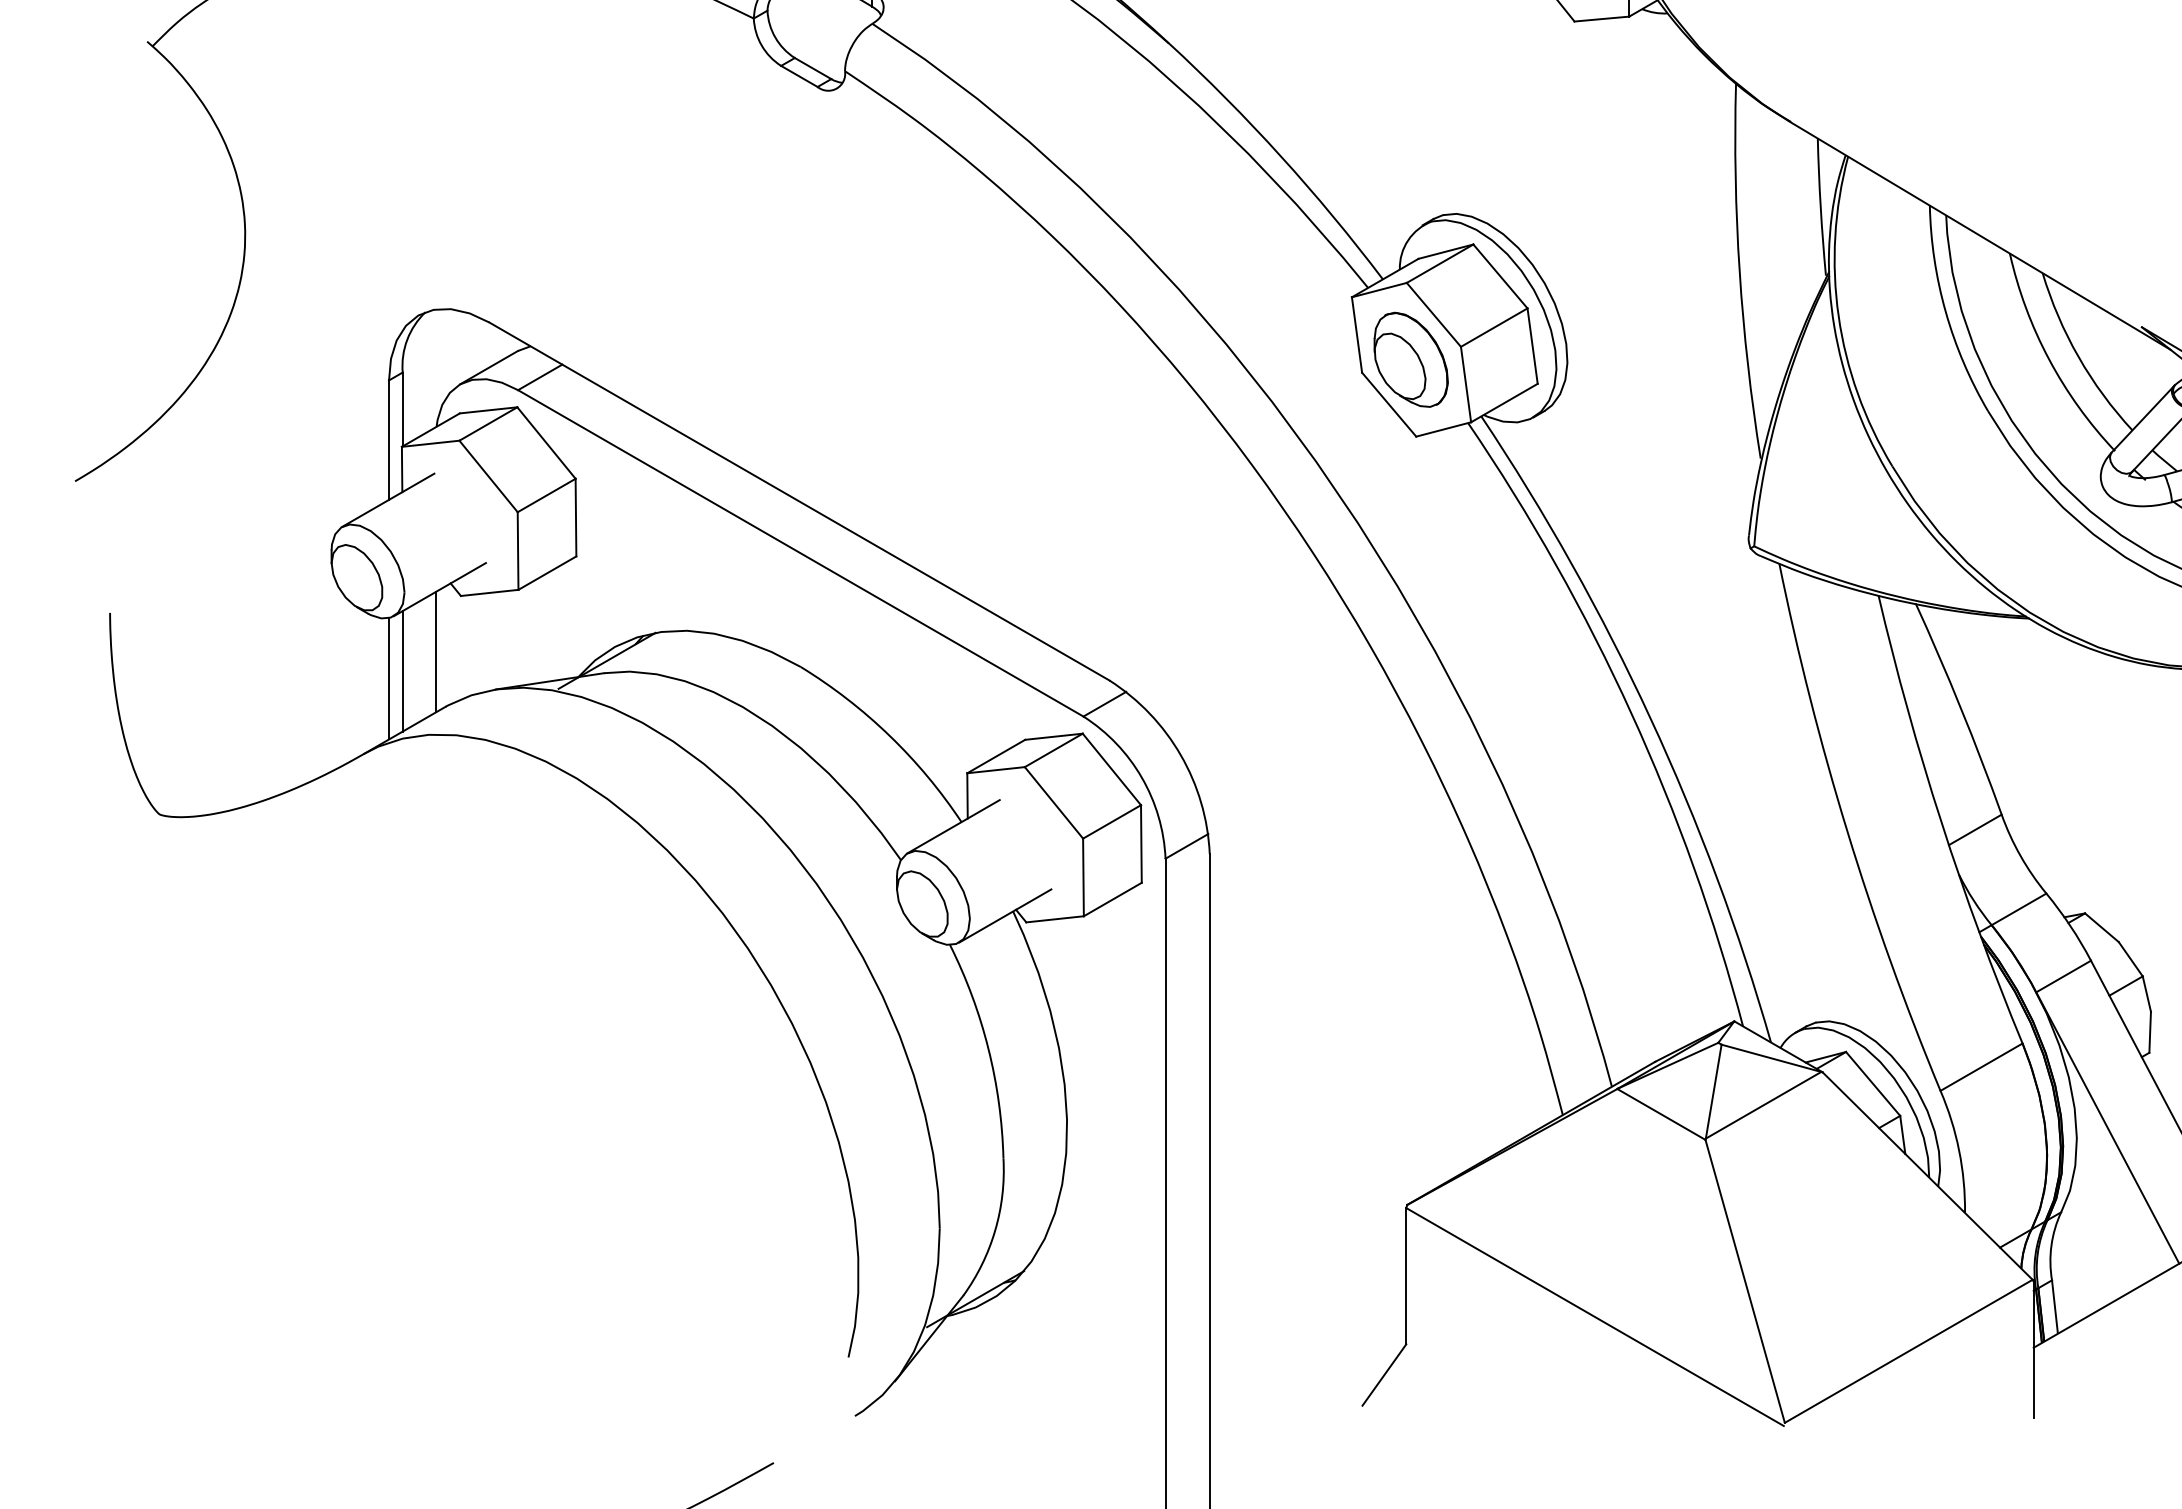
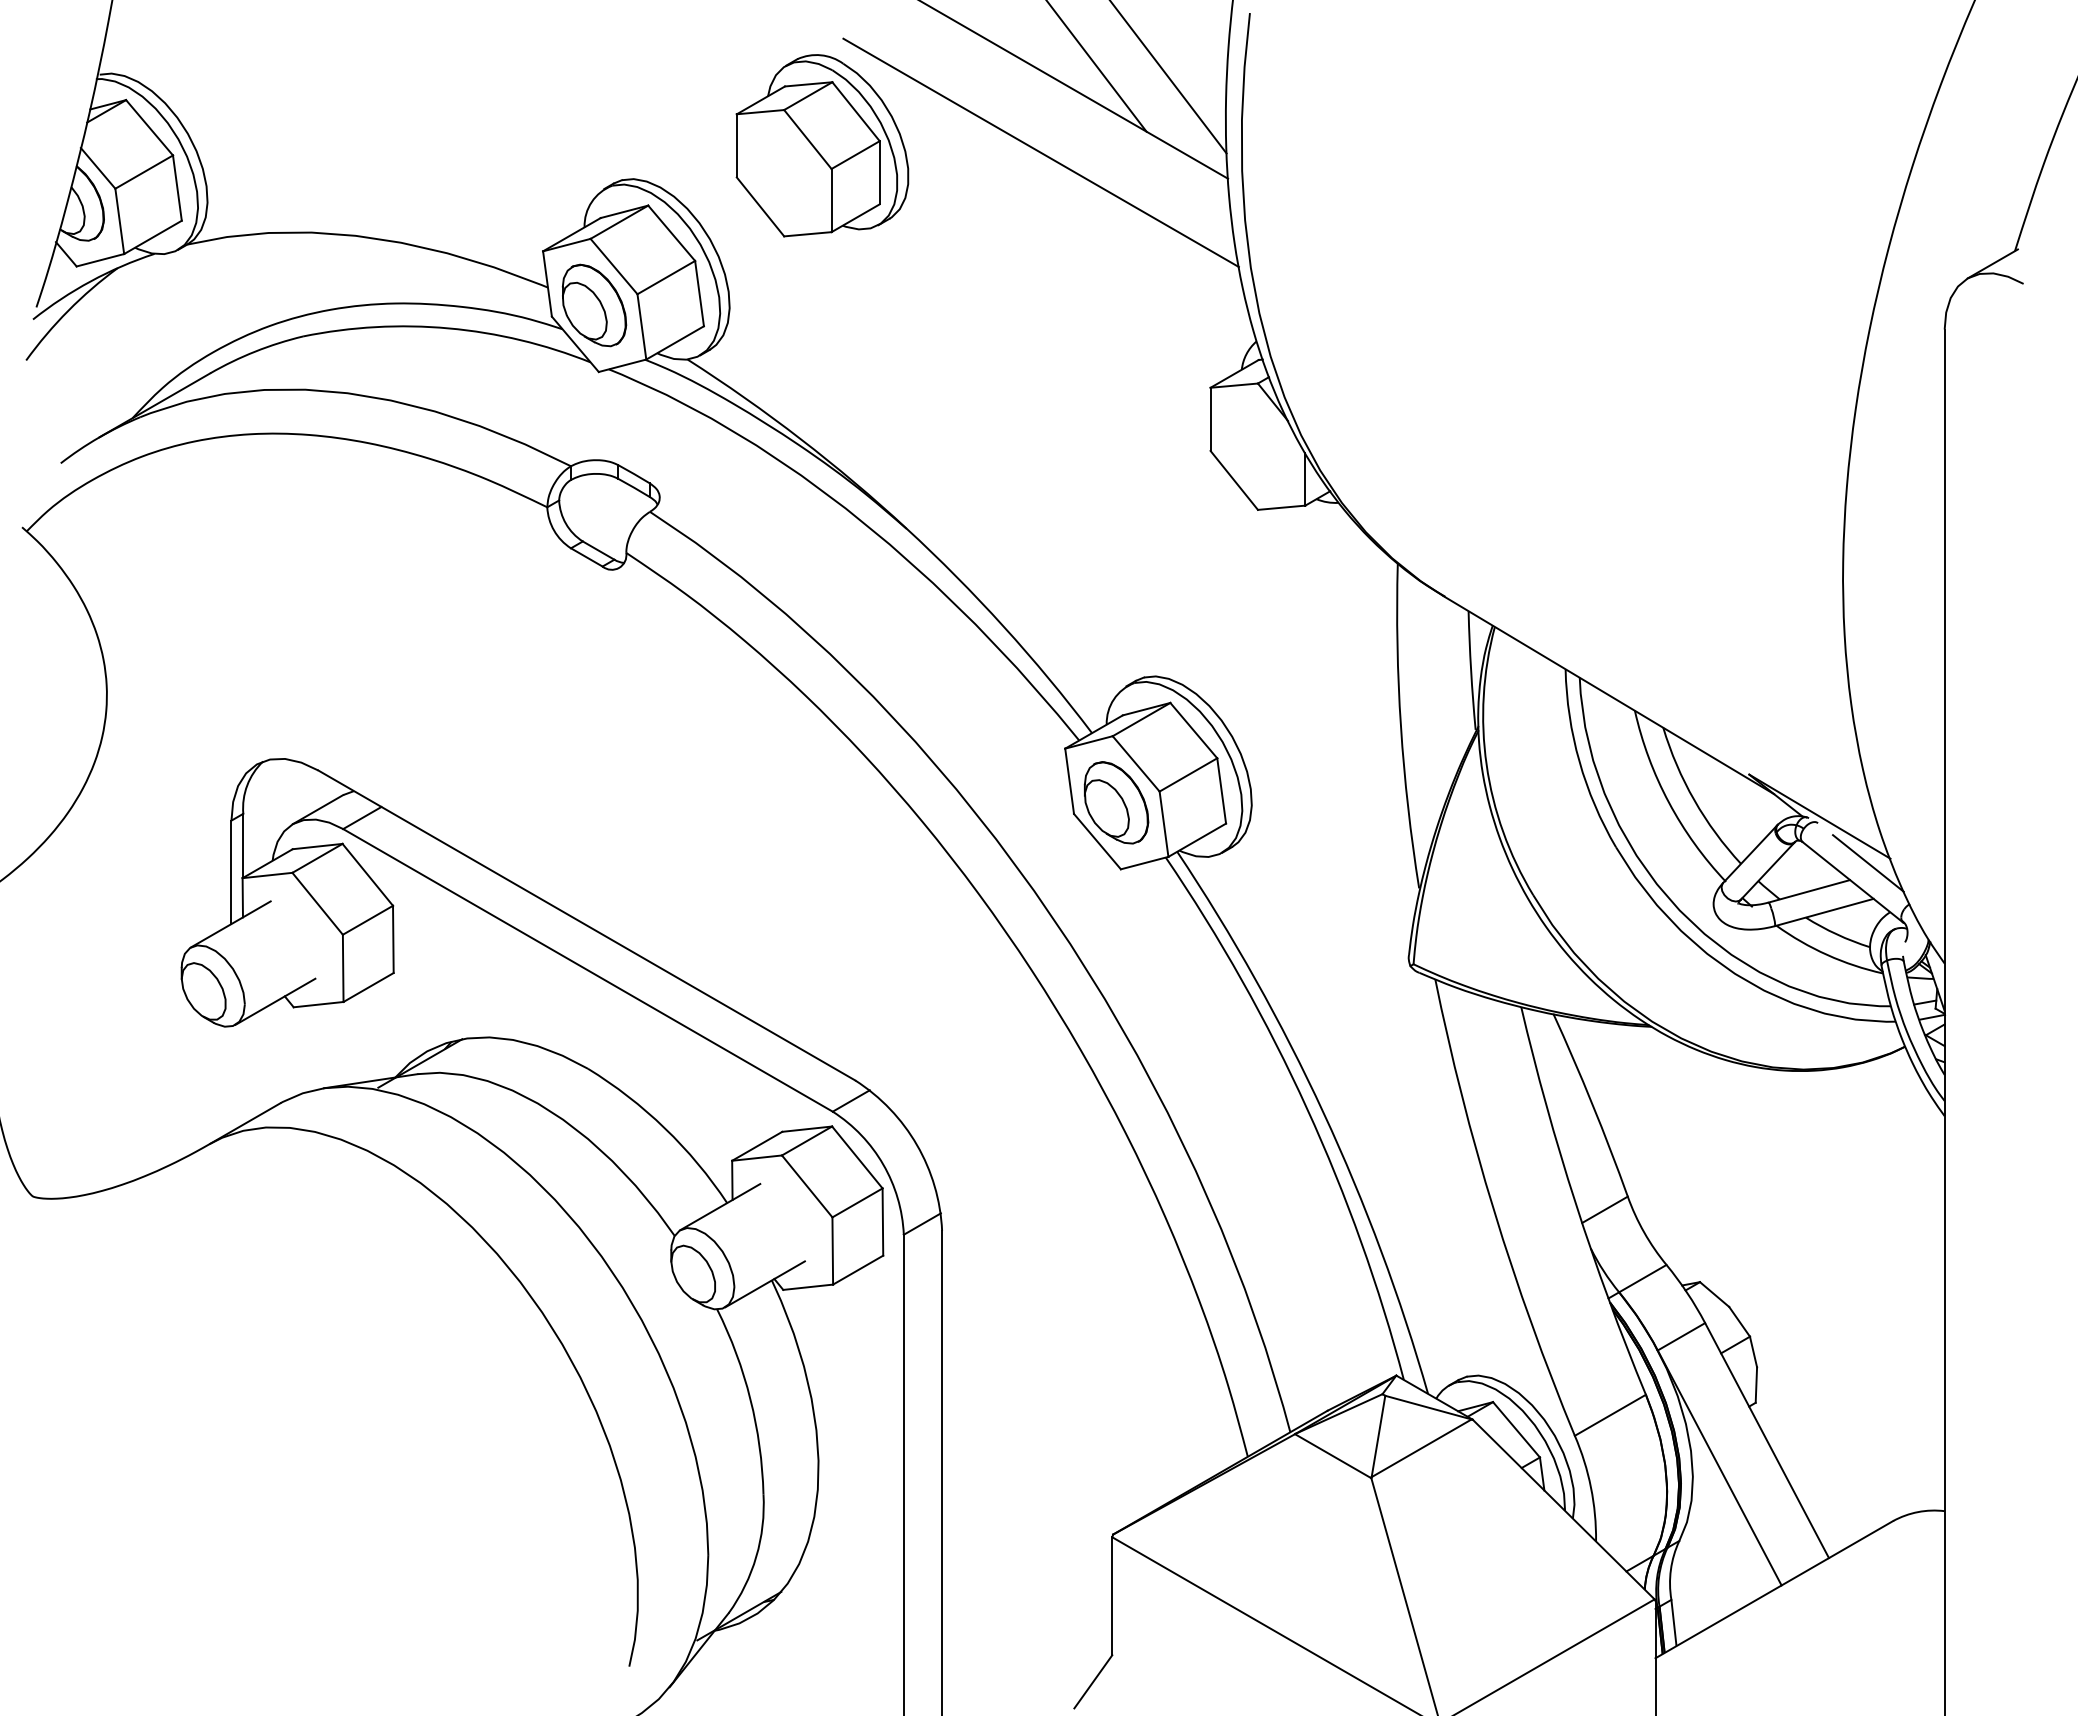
line: (436, 651) -> (272, 1055), removed
line: (402, 671) -> (243, 1072), removed
line: (389, 678) -> (231, 1078), removed

